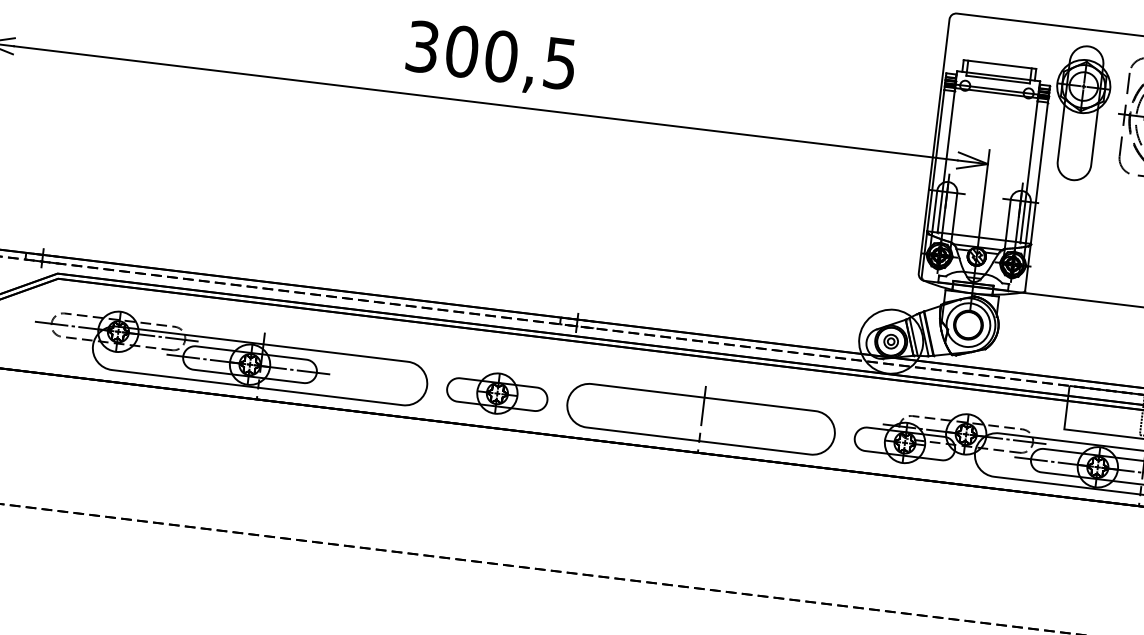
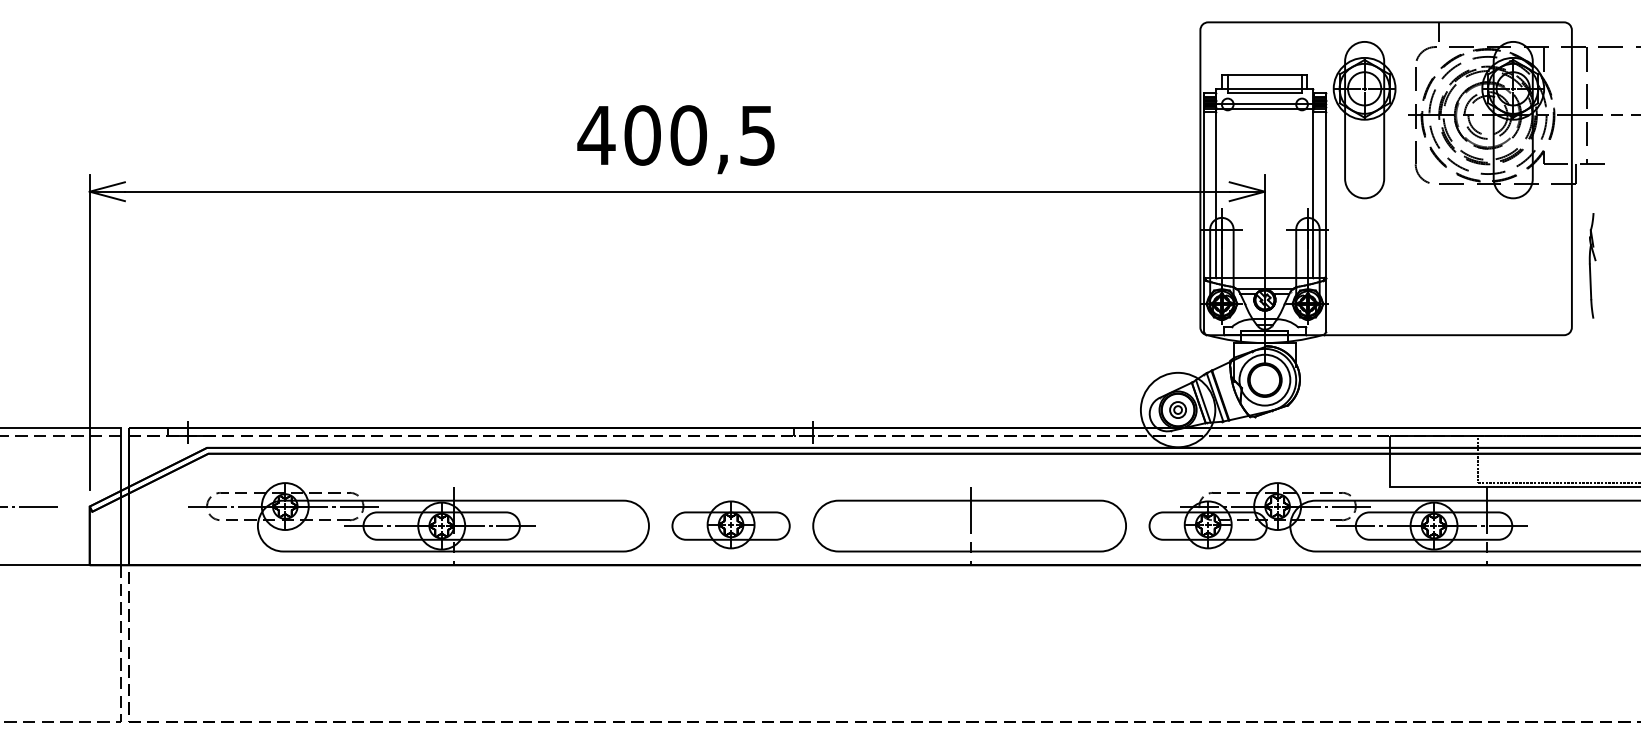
text: (422, 47) -> (596, 135), 300,5 -> 400,5

